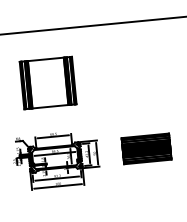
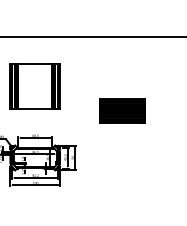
part: (146, 148) -> (122, 110), moved

